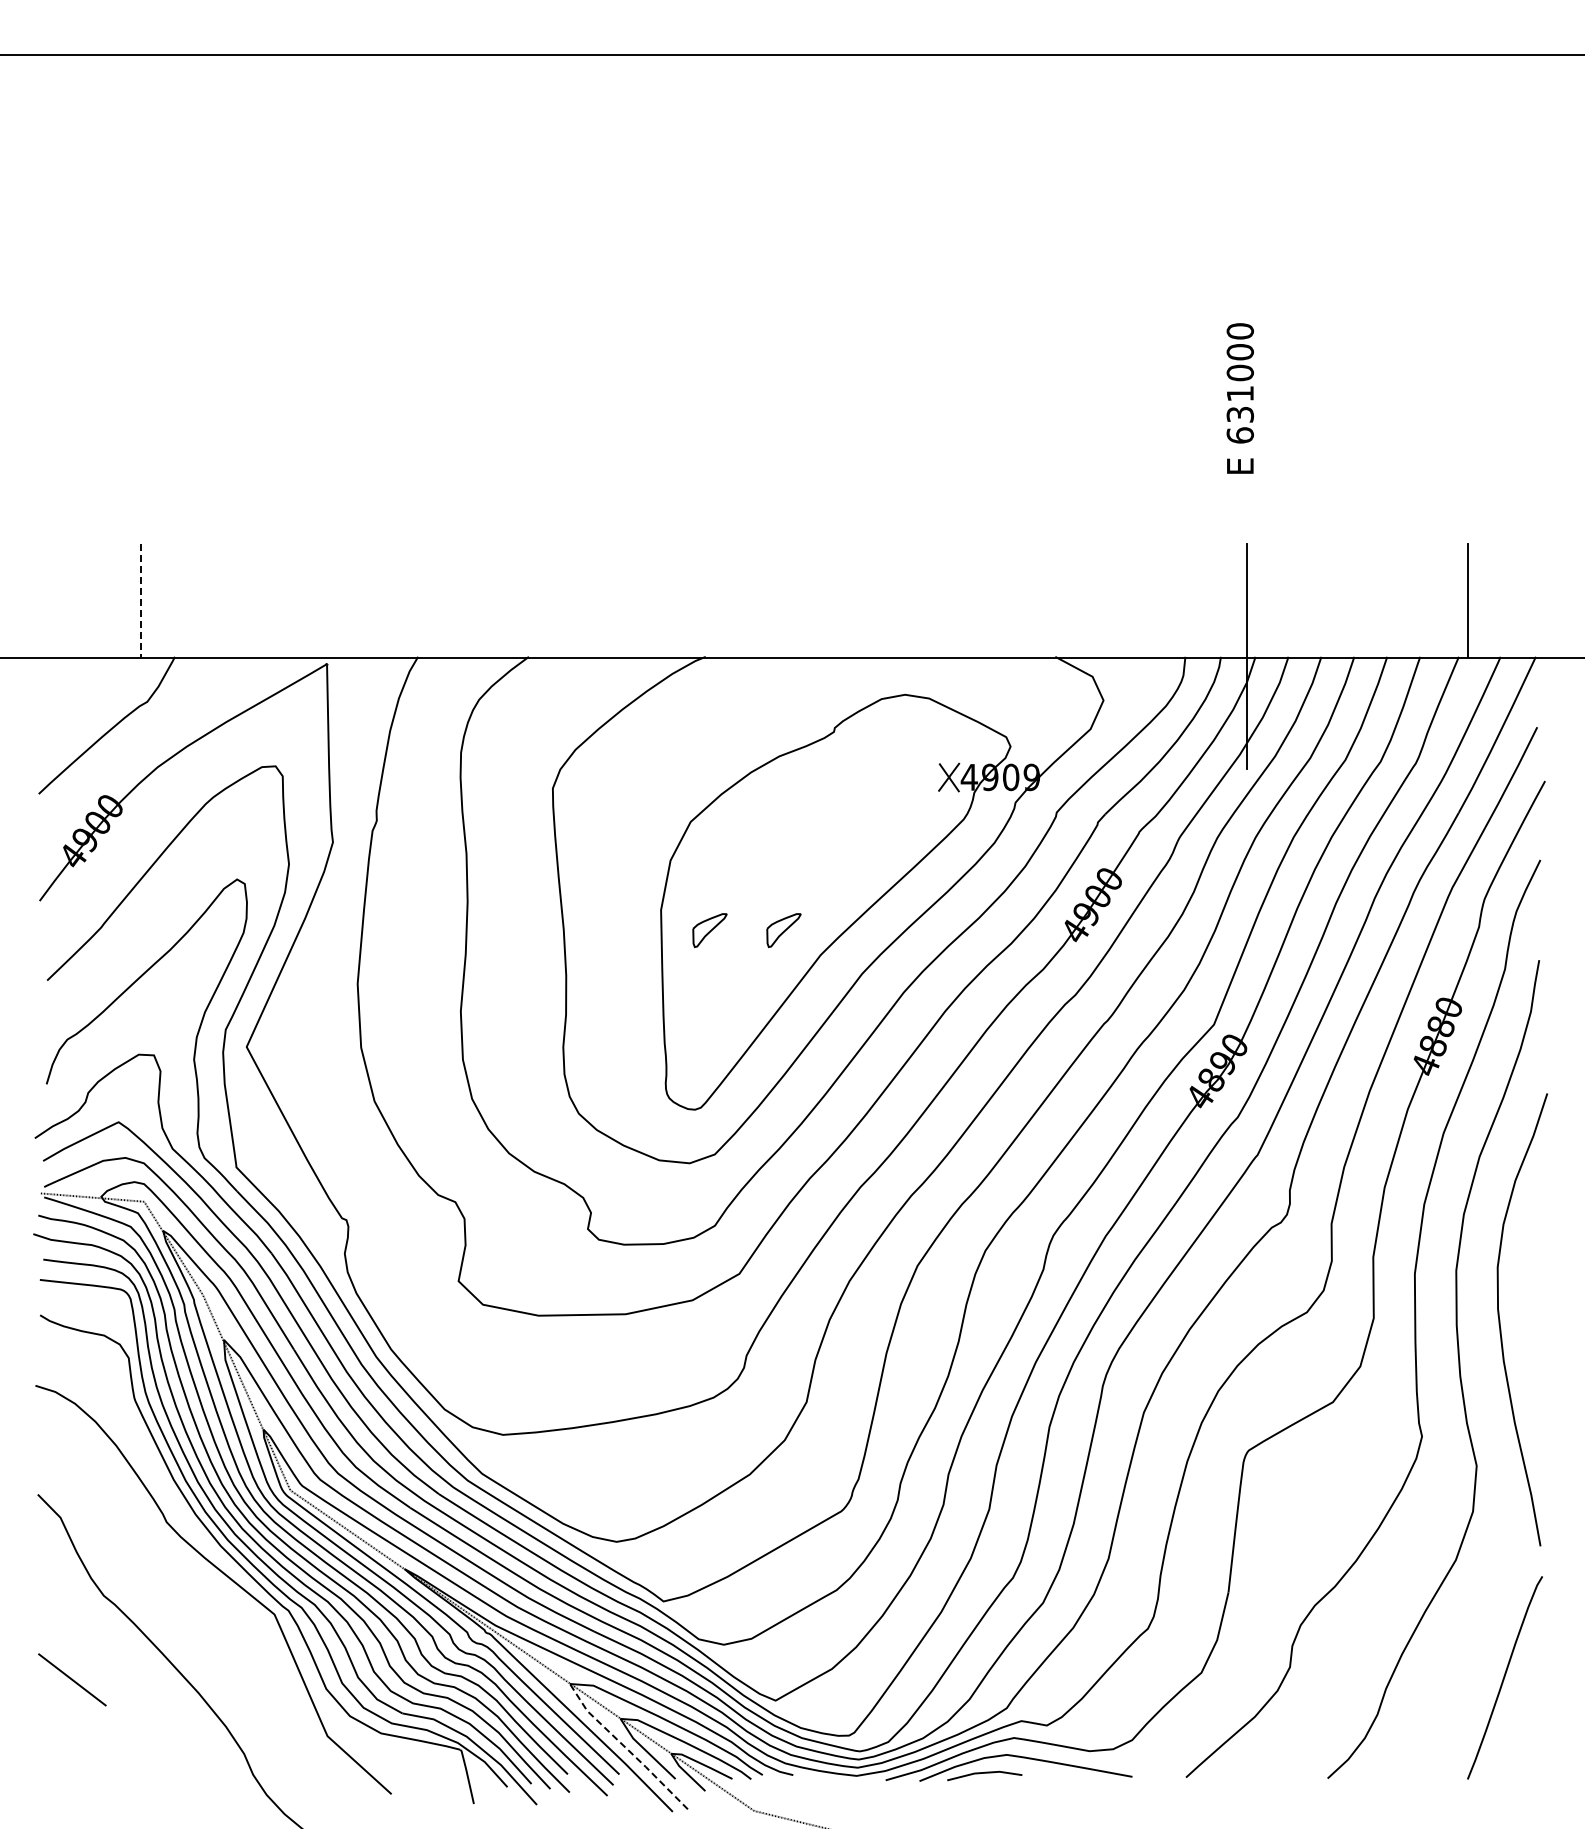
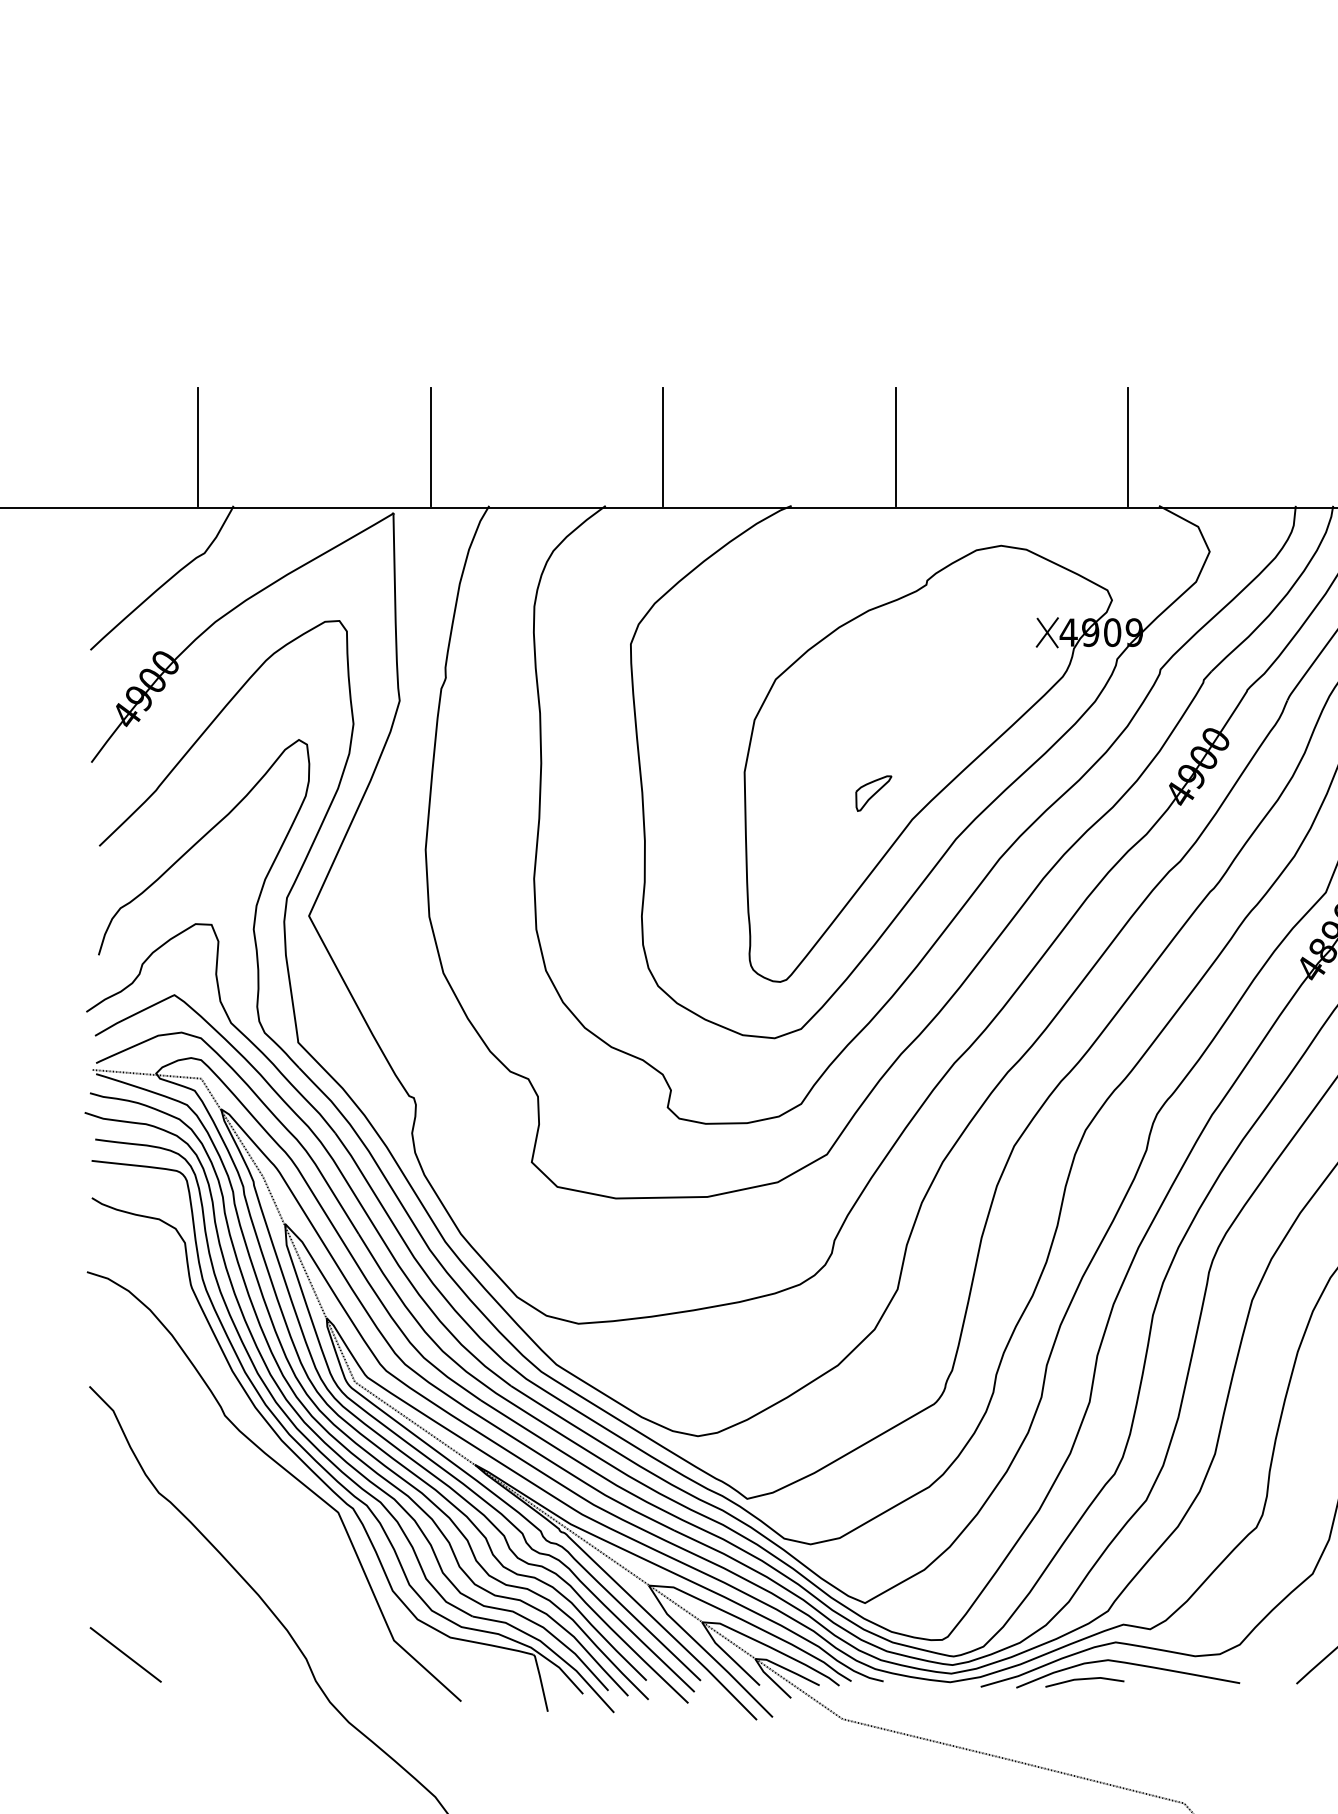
line: (362, 600) -> (430, 446), added
line: (583, 600) -> (663, 446), added
line: (804, 600) -> (895, 446), added
line: (1025, 600) -> (1127, 446), added
line: (141, 601) -> (198, 447), dashed -> solid
part: (709, 930) -> (795, 793), removed
line: (72, 1679) -> (125, 1654), moved
line: (626, 1748) -> (708, 1653), dashed -> solid

